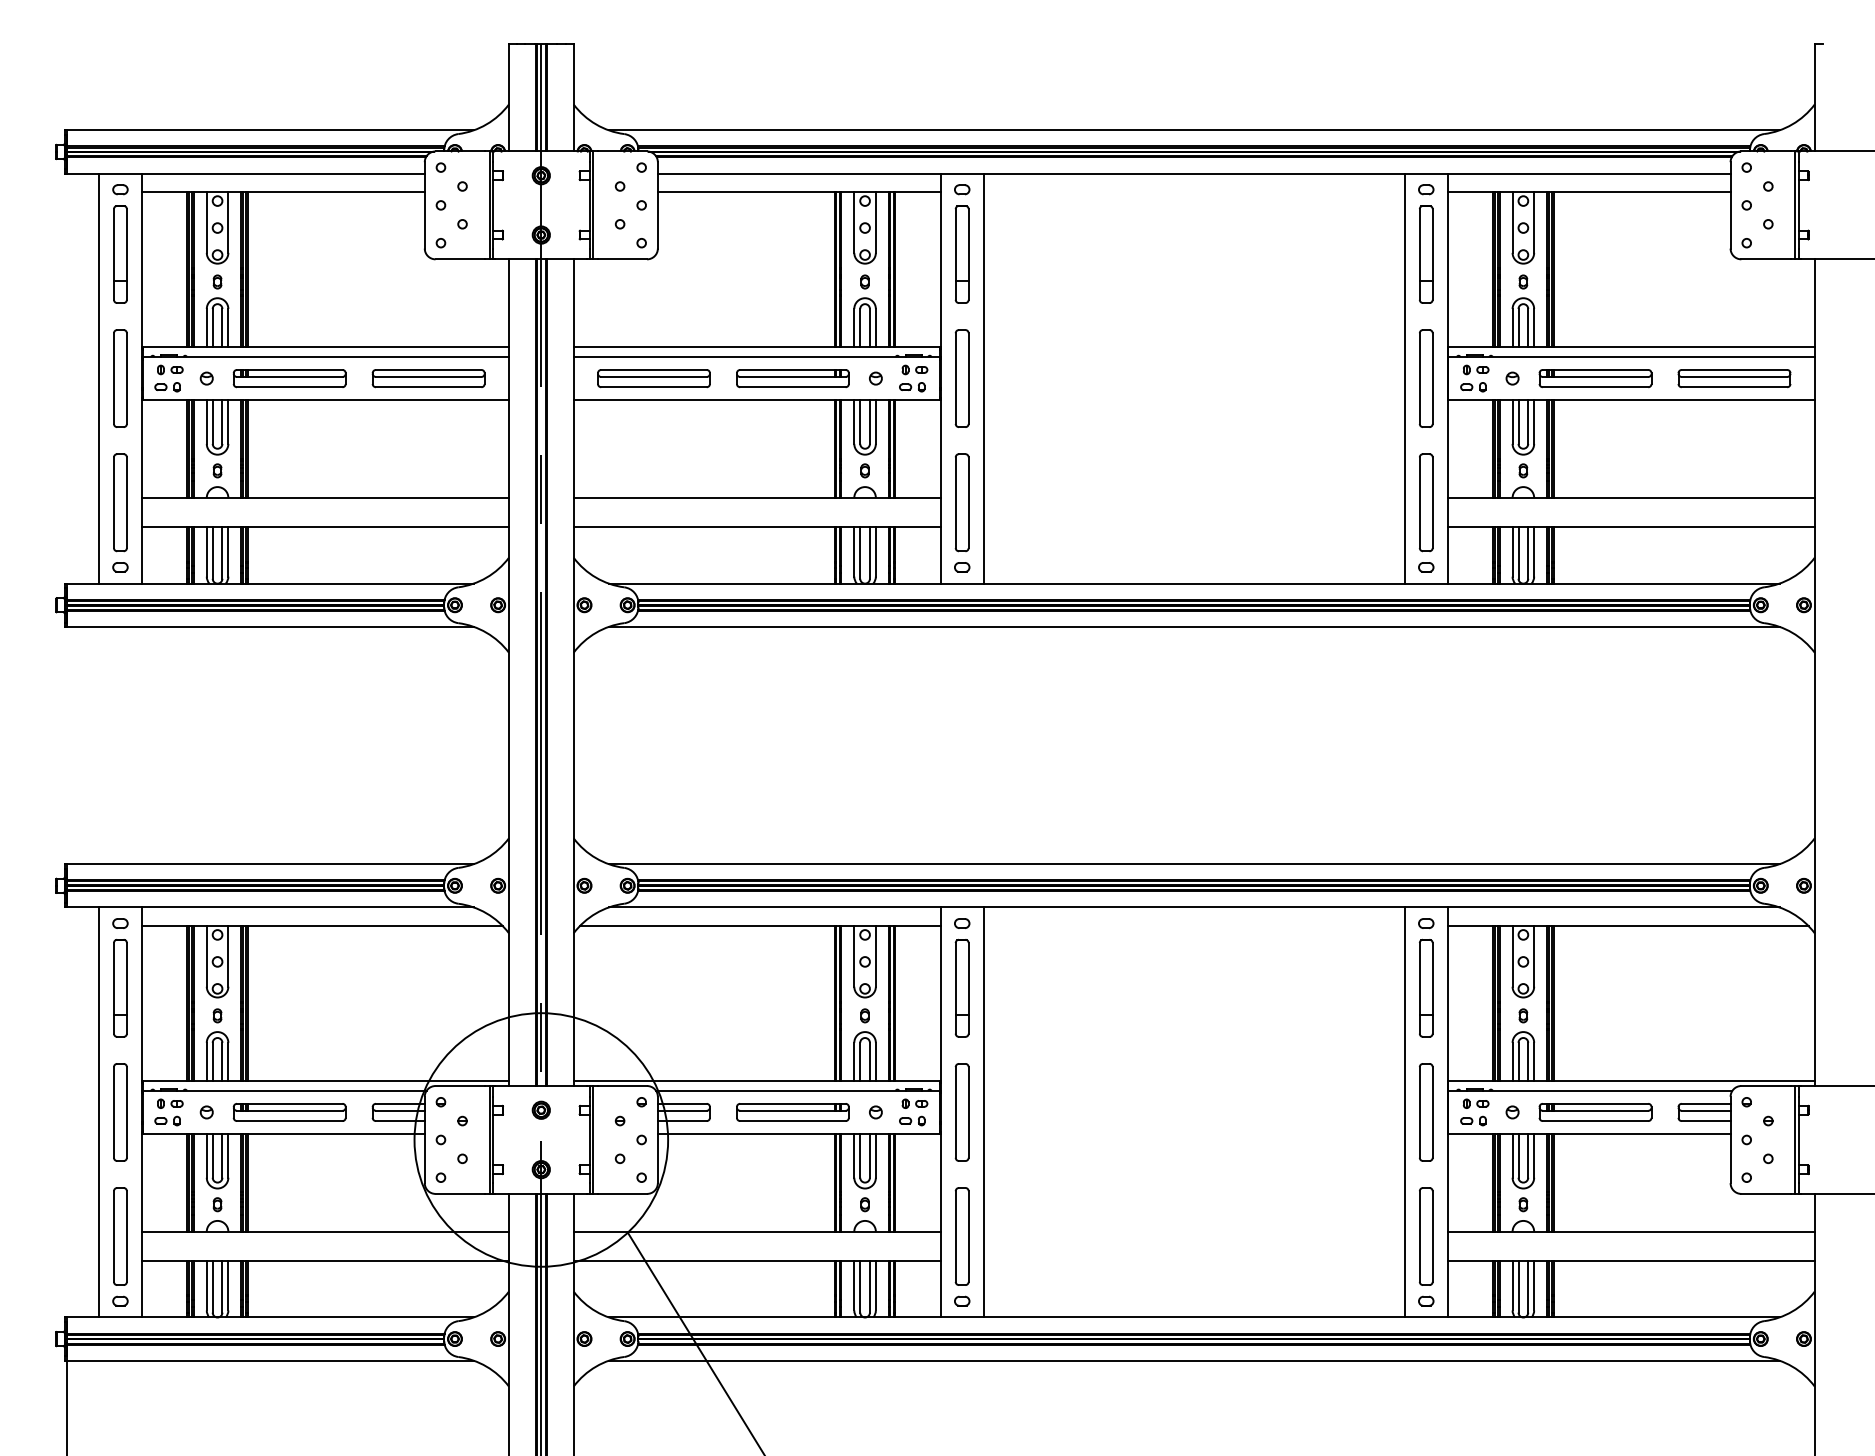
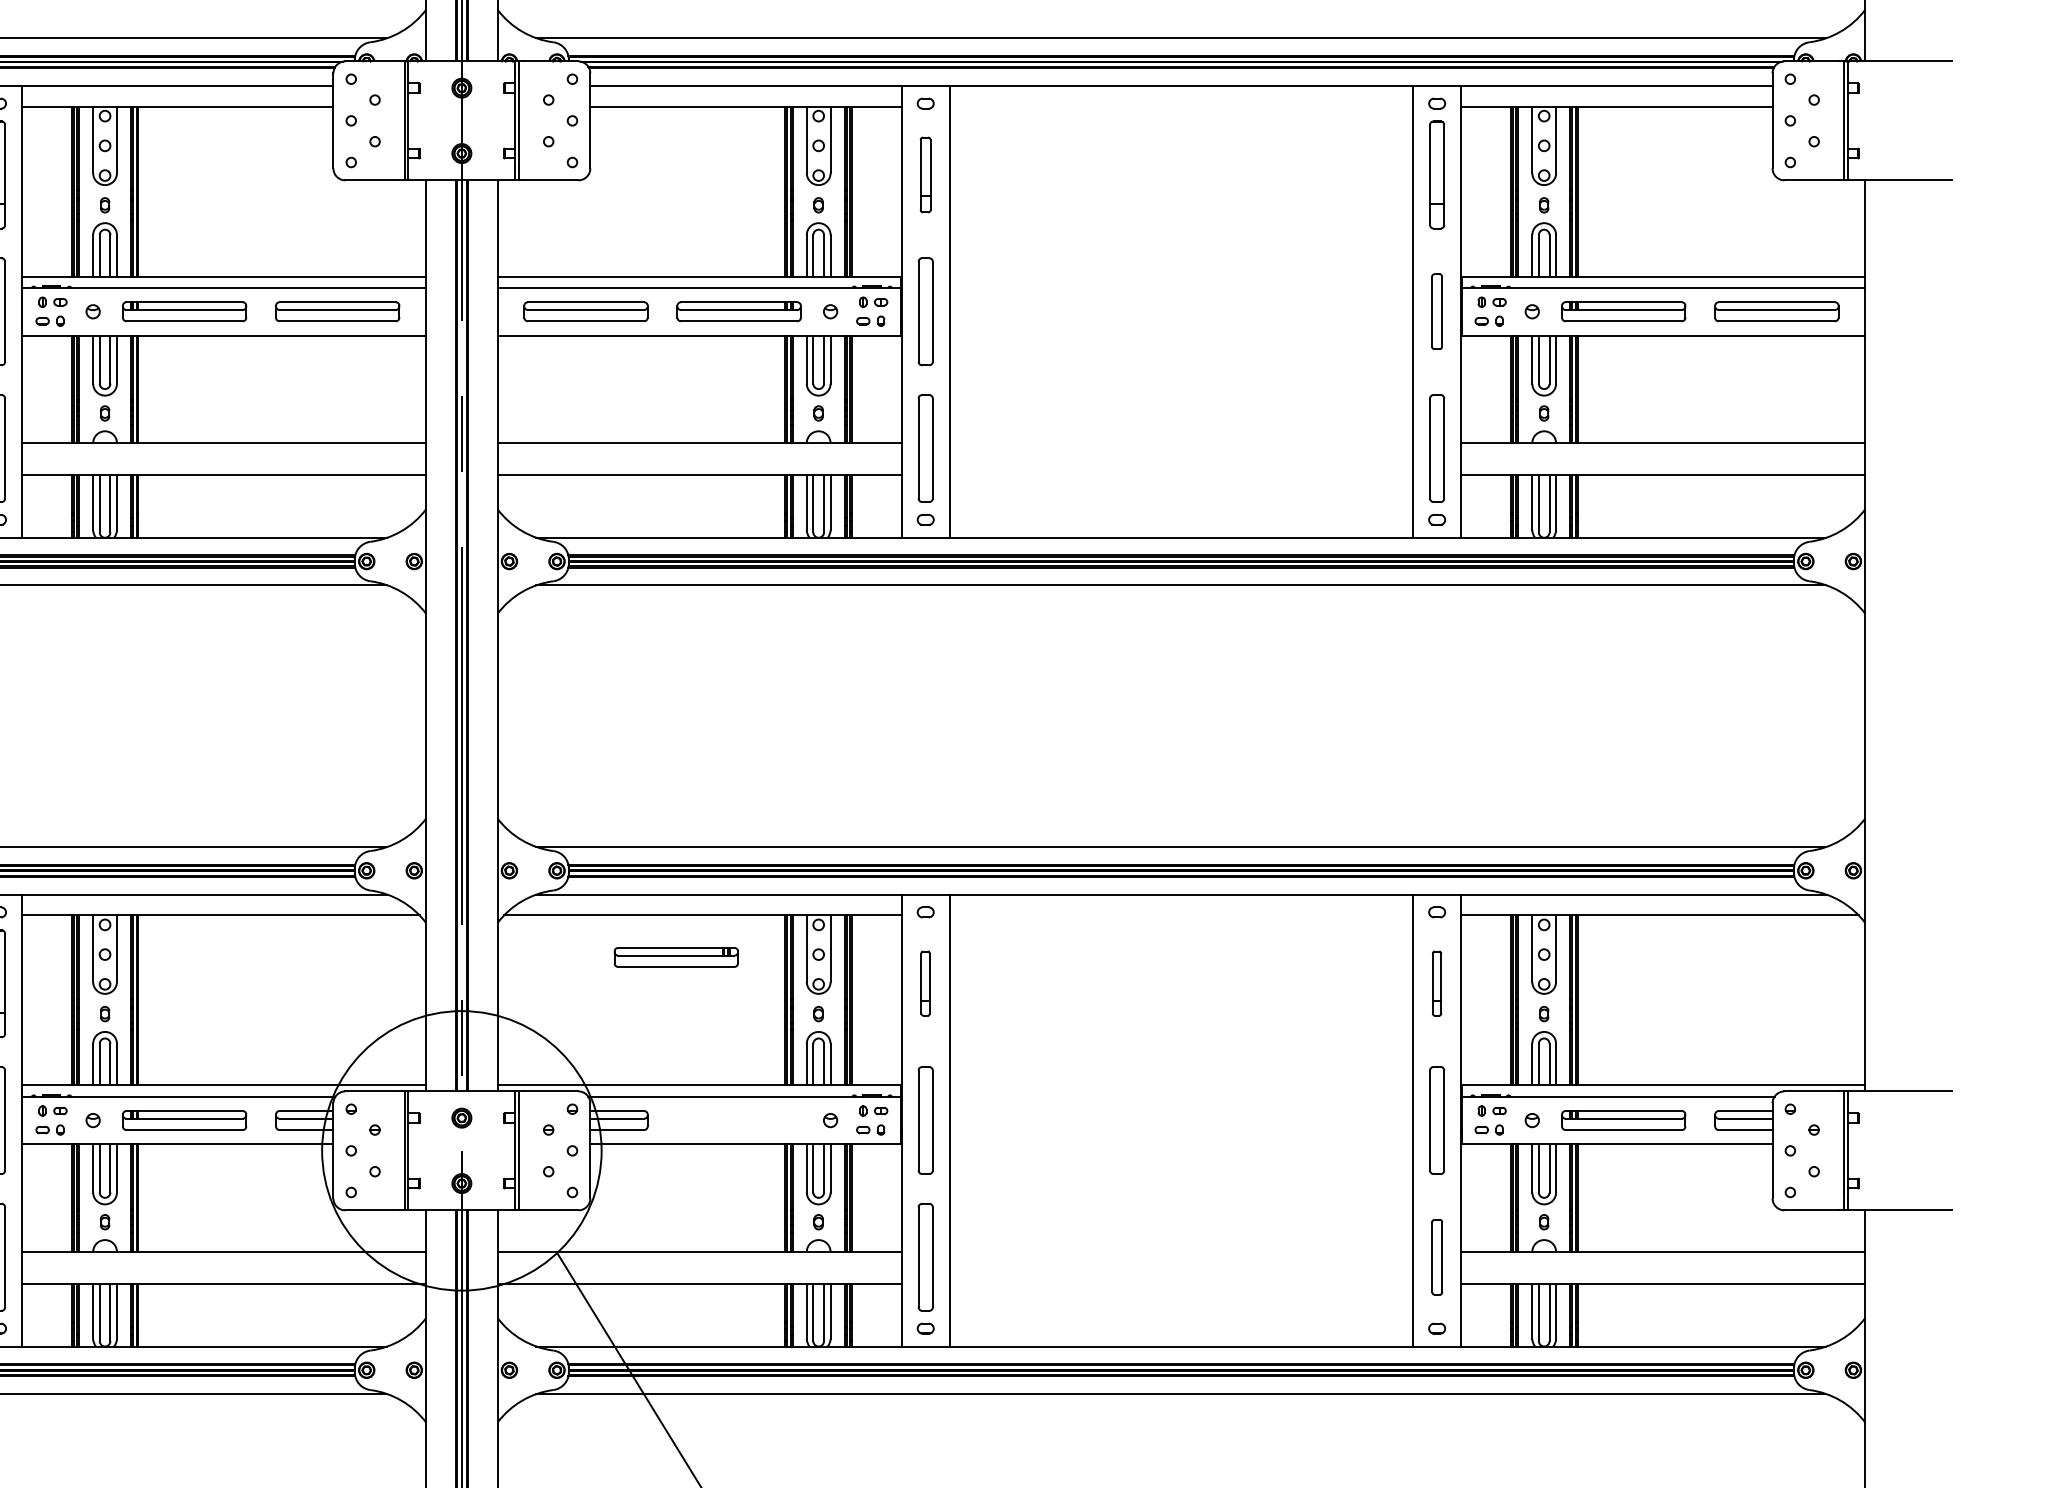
part: (961, 254) -> (924, 174), size x0.7
part: (1425, 378) -> (1436, 311), size x0.7
part: (961, 987) -> (924, 982), size x0.6
part: (1425, 987) -> (1436, 982), size x0.6
part: (792, 1112) -> (675, 957), moved
part: (1426, 1236) -> (1437, 1257), size x0.7

